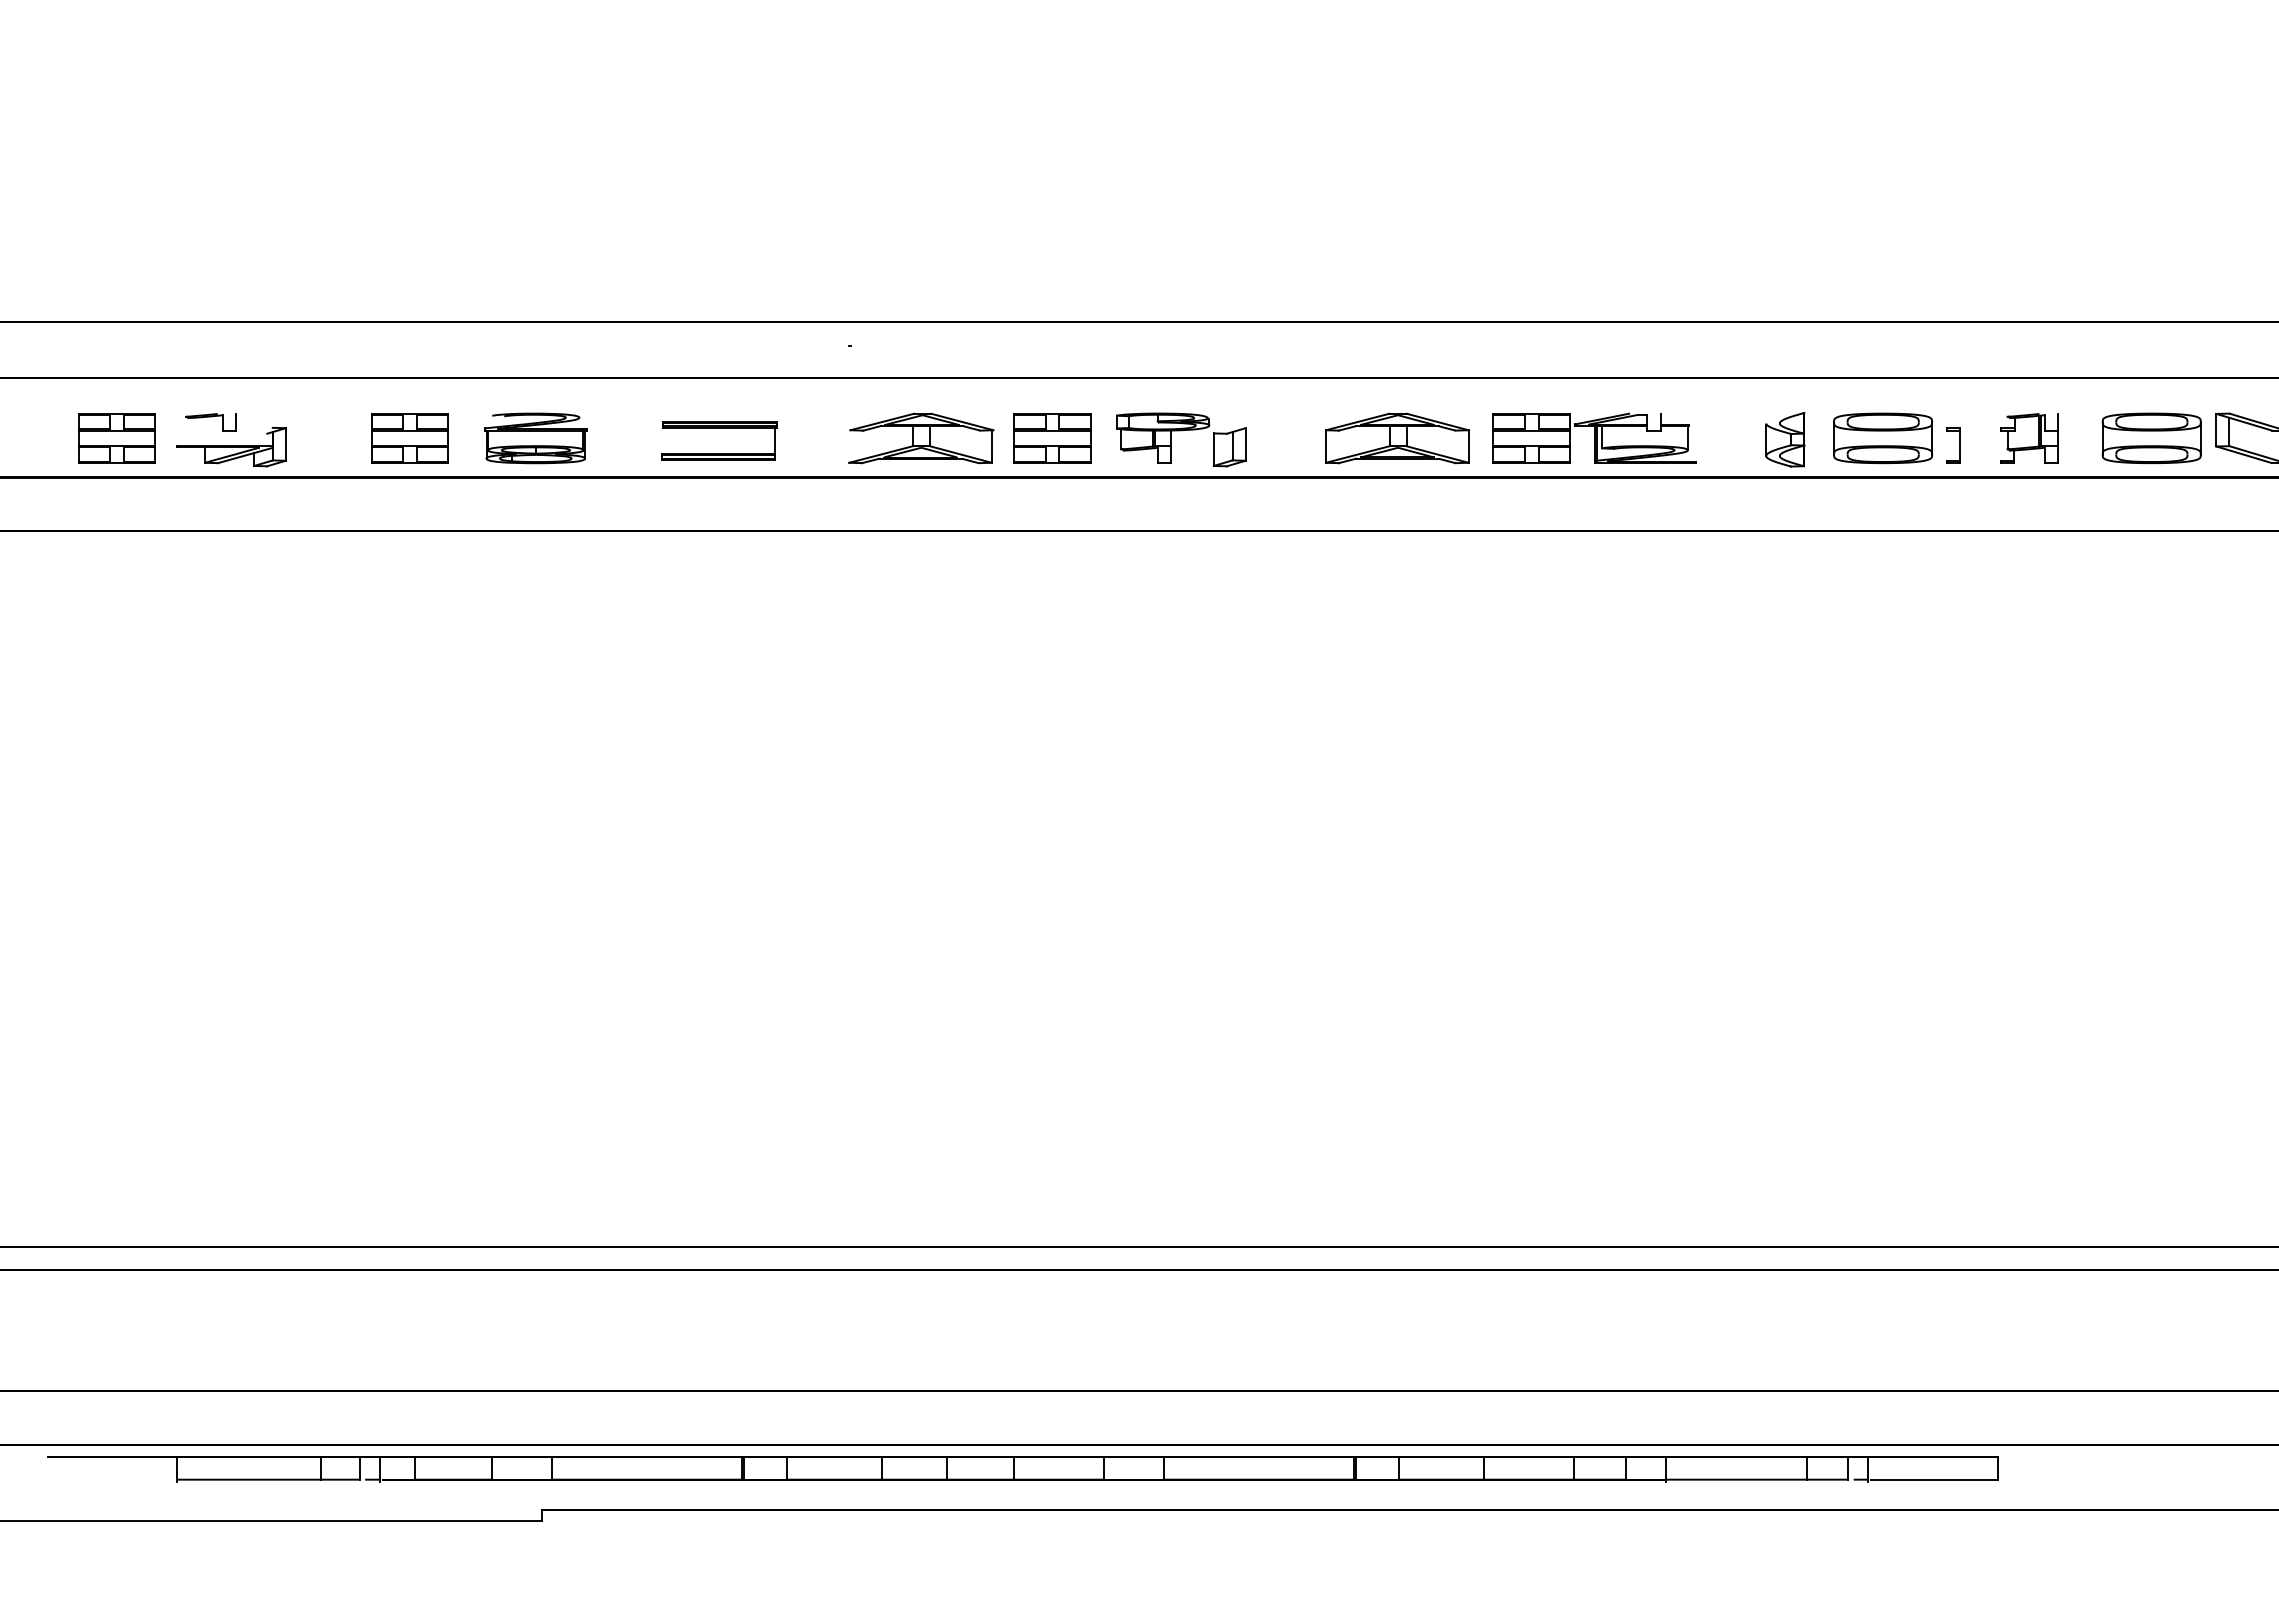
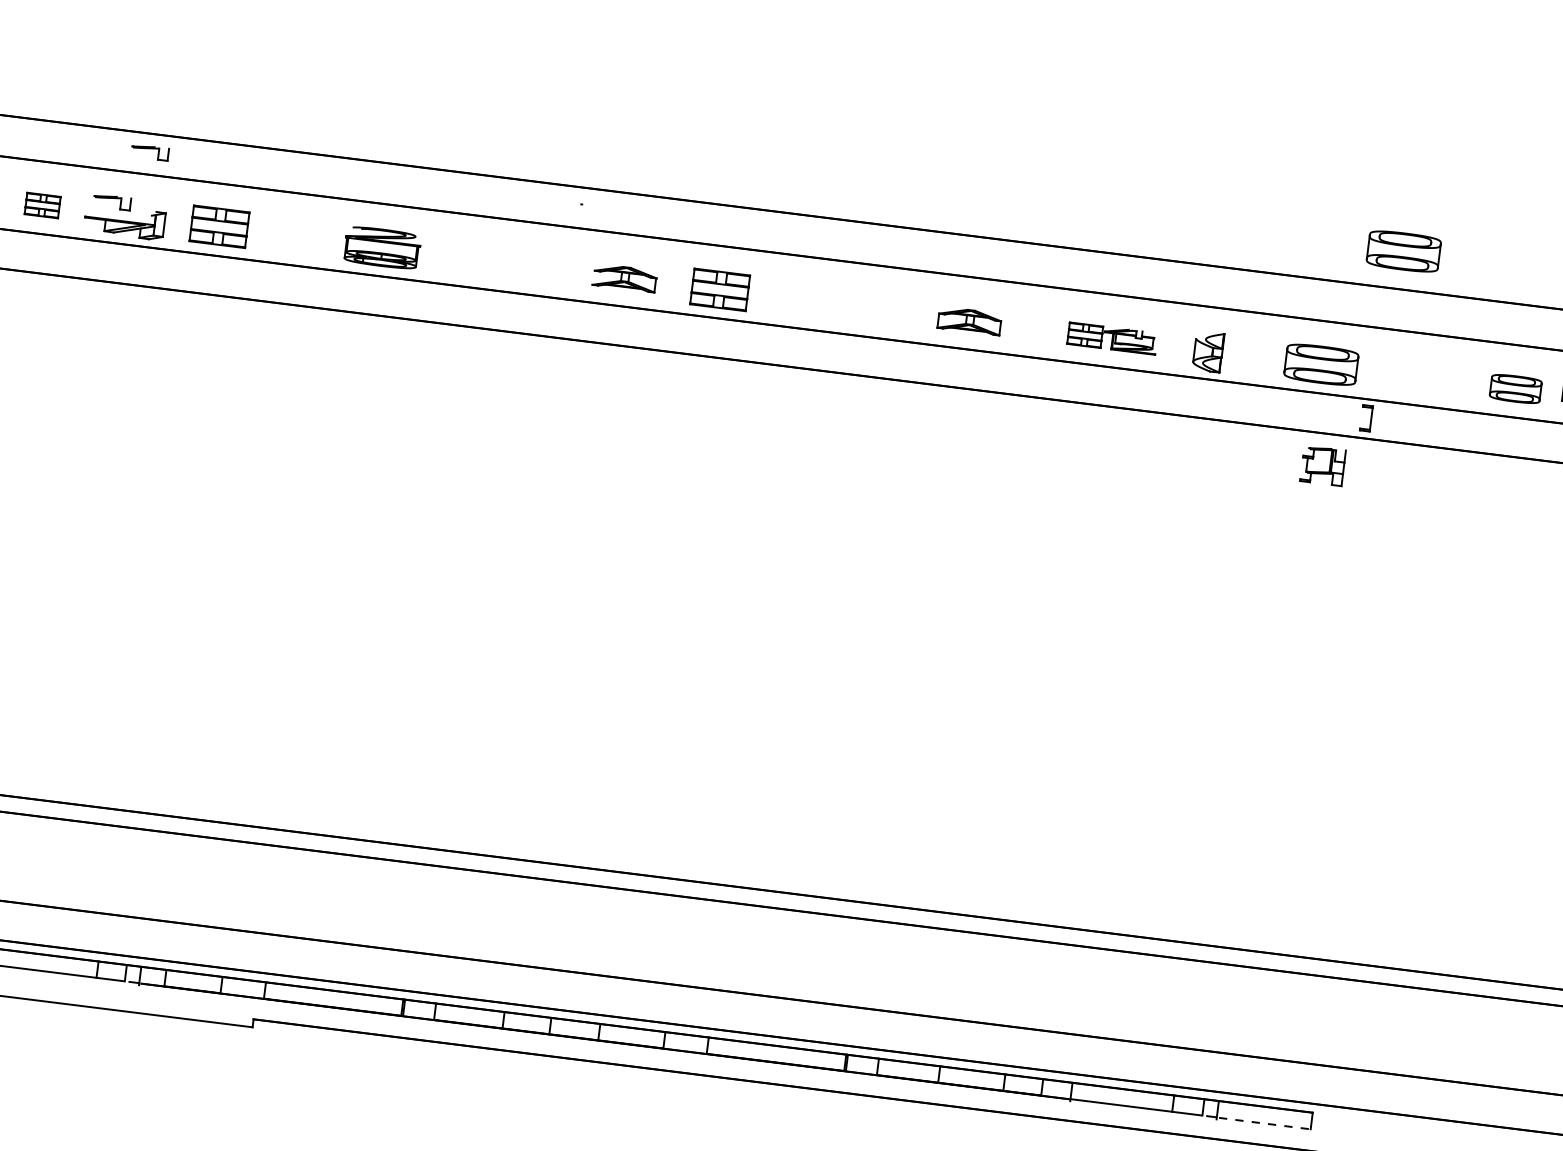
part: (1975, 270) -> (1403, 251), added
part: (253, 348) -> (149, 152), added
part: (719, 428) -> (479, 252), removed
part: (1181, 431) -> (814, 296), removed
part: (1594, 437) -> (1112, 338), size x0.6
part: (116, 438) -> (42, 205), size x0.6
part: (409, 438) -> (219, 226), moved
part: (535, 438) -> (381, 247), moved
part: (921, 438) -> (625, 278), size x0.6
part: (1397, 438) -> (969, 321), size x0.6
part: (2029, 438) -> (1323, 465), moved
part: (2151, 438) -> (1515, 389), size x0.7
part: (1785, 439) -> (1208, 351), moved
part: (1953, 445) -> (1366, 418), moved
line: (1935, 1480) -> (1265, 1124), solid -> dashed

